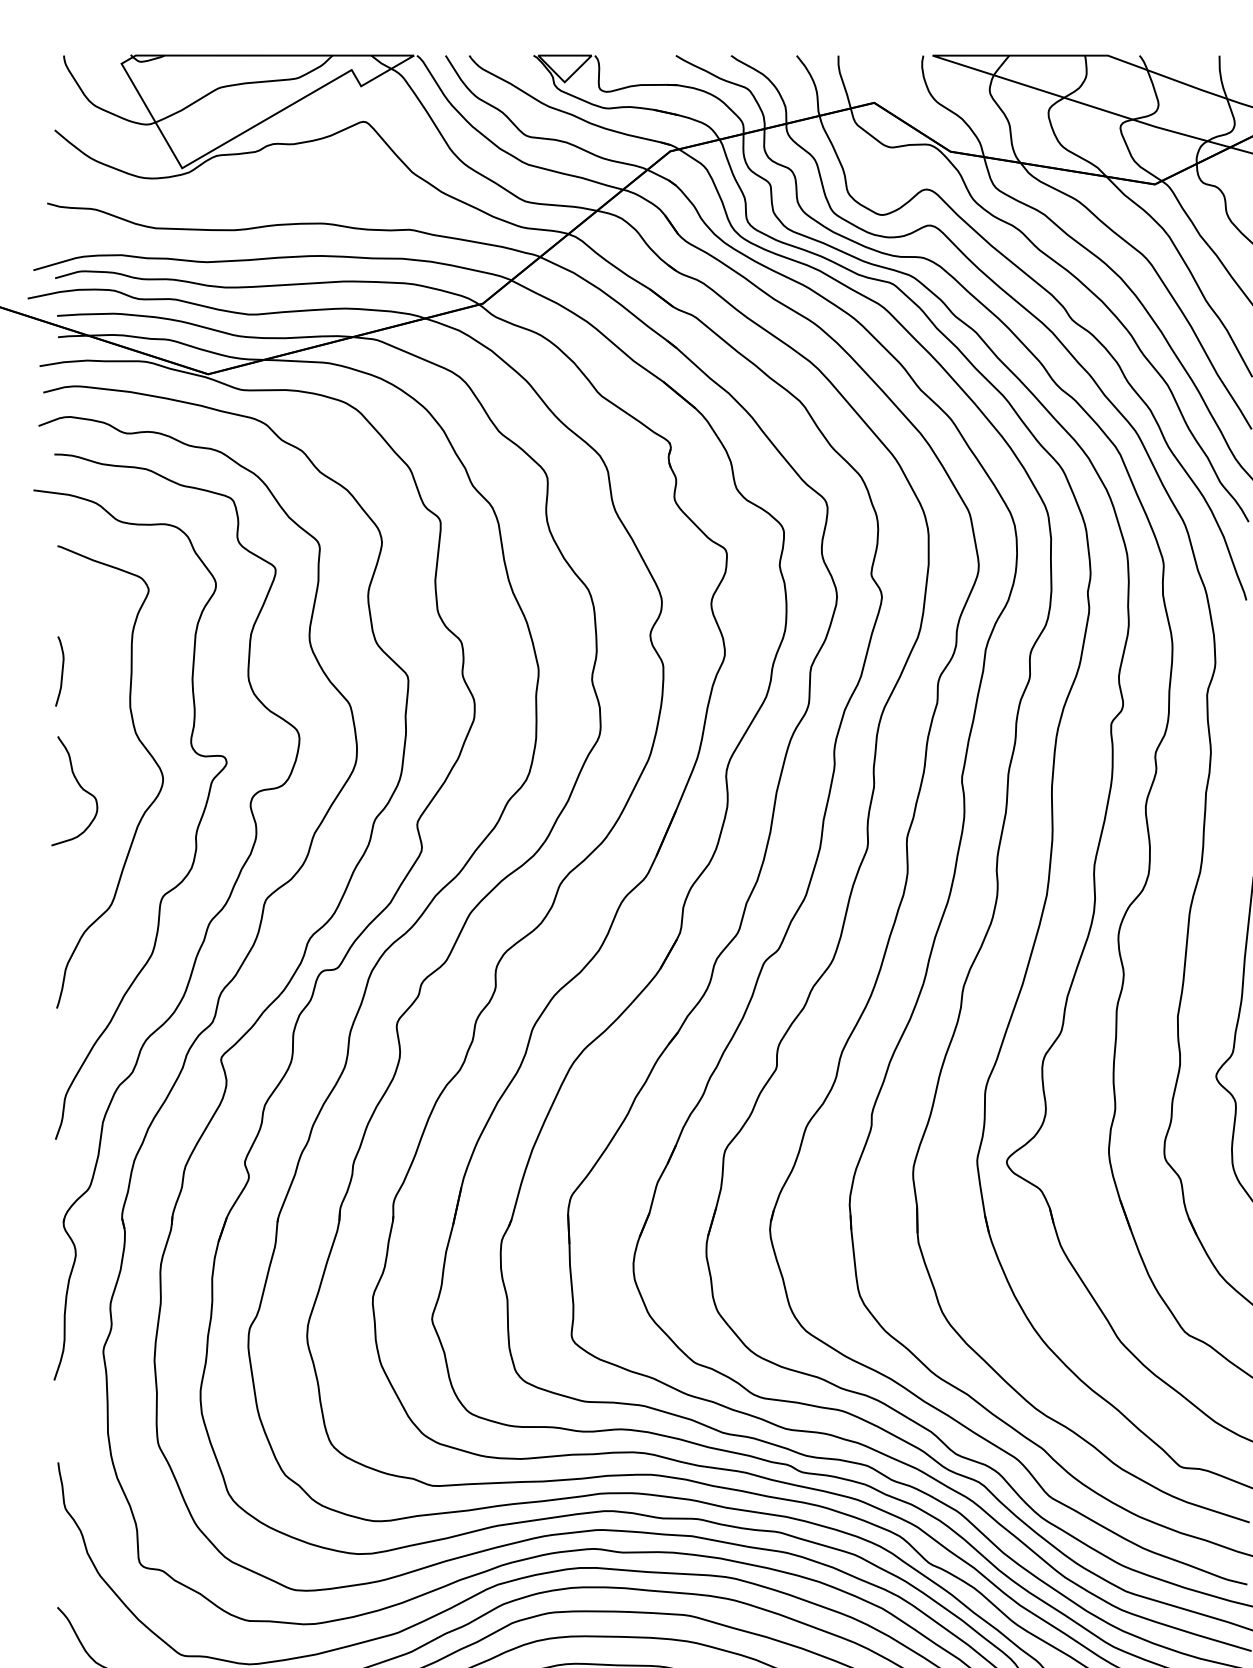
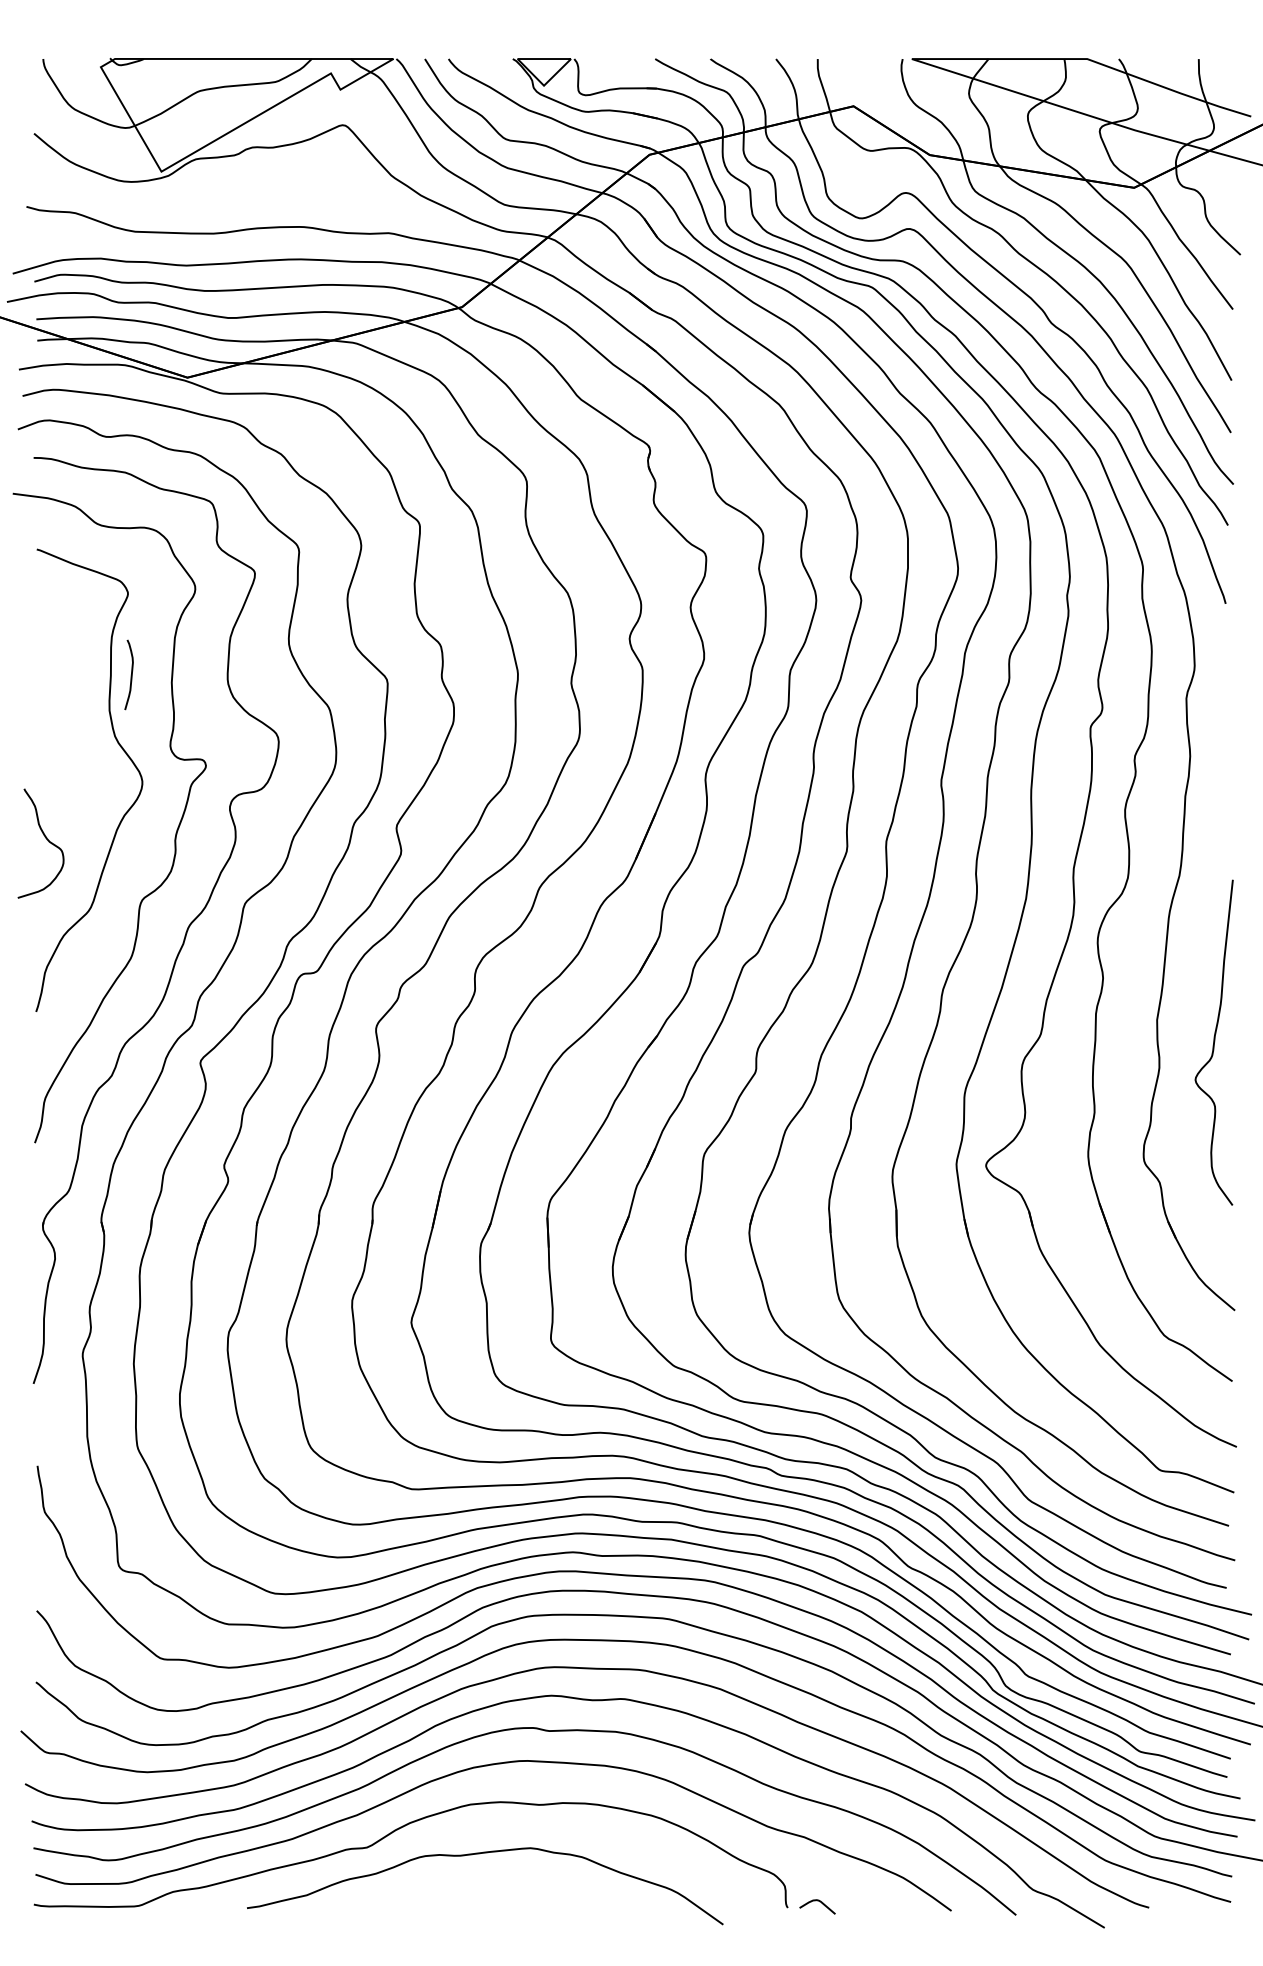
curve: (61, 672) -> (130, 675), moved
curve: (79, 786) -> (45, 838), moved

